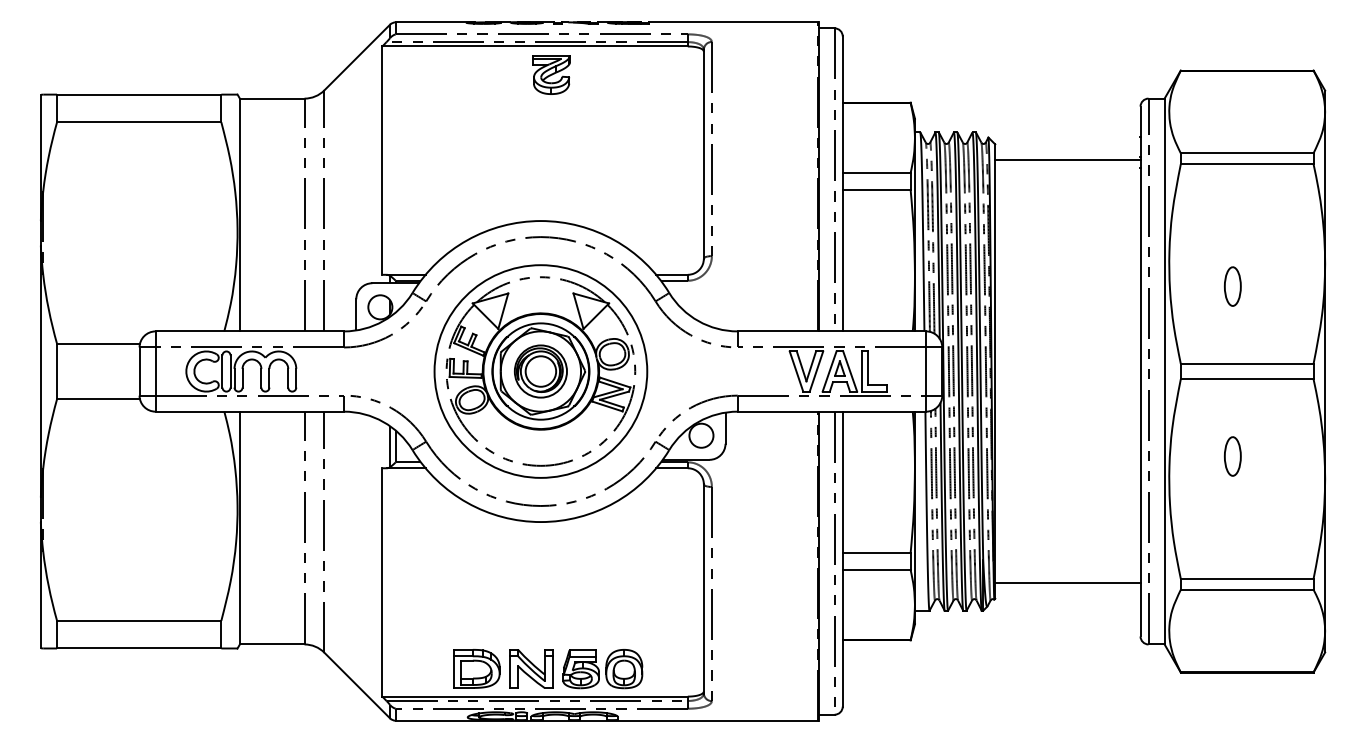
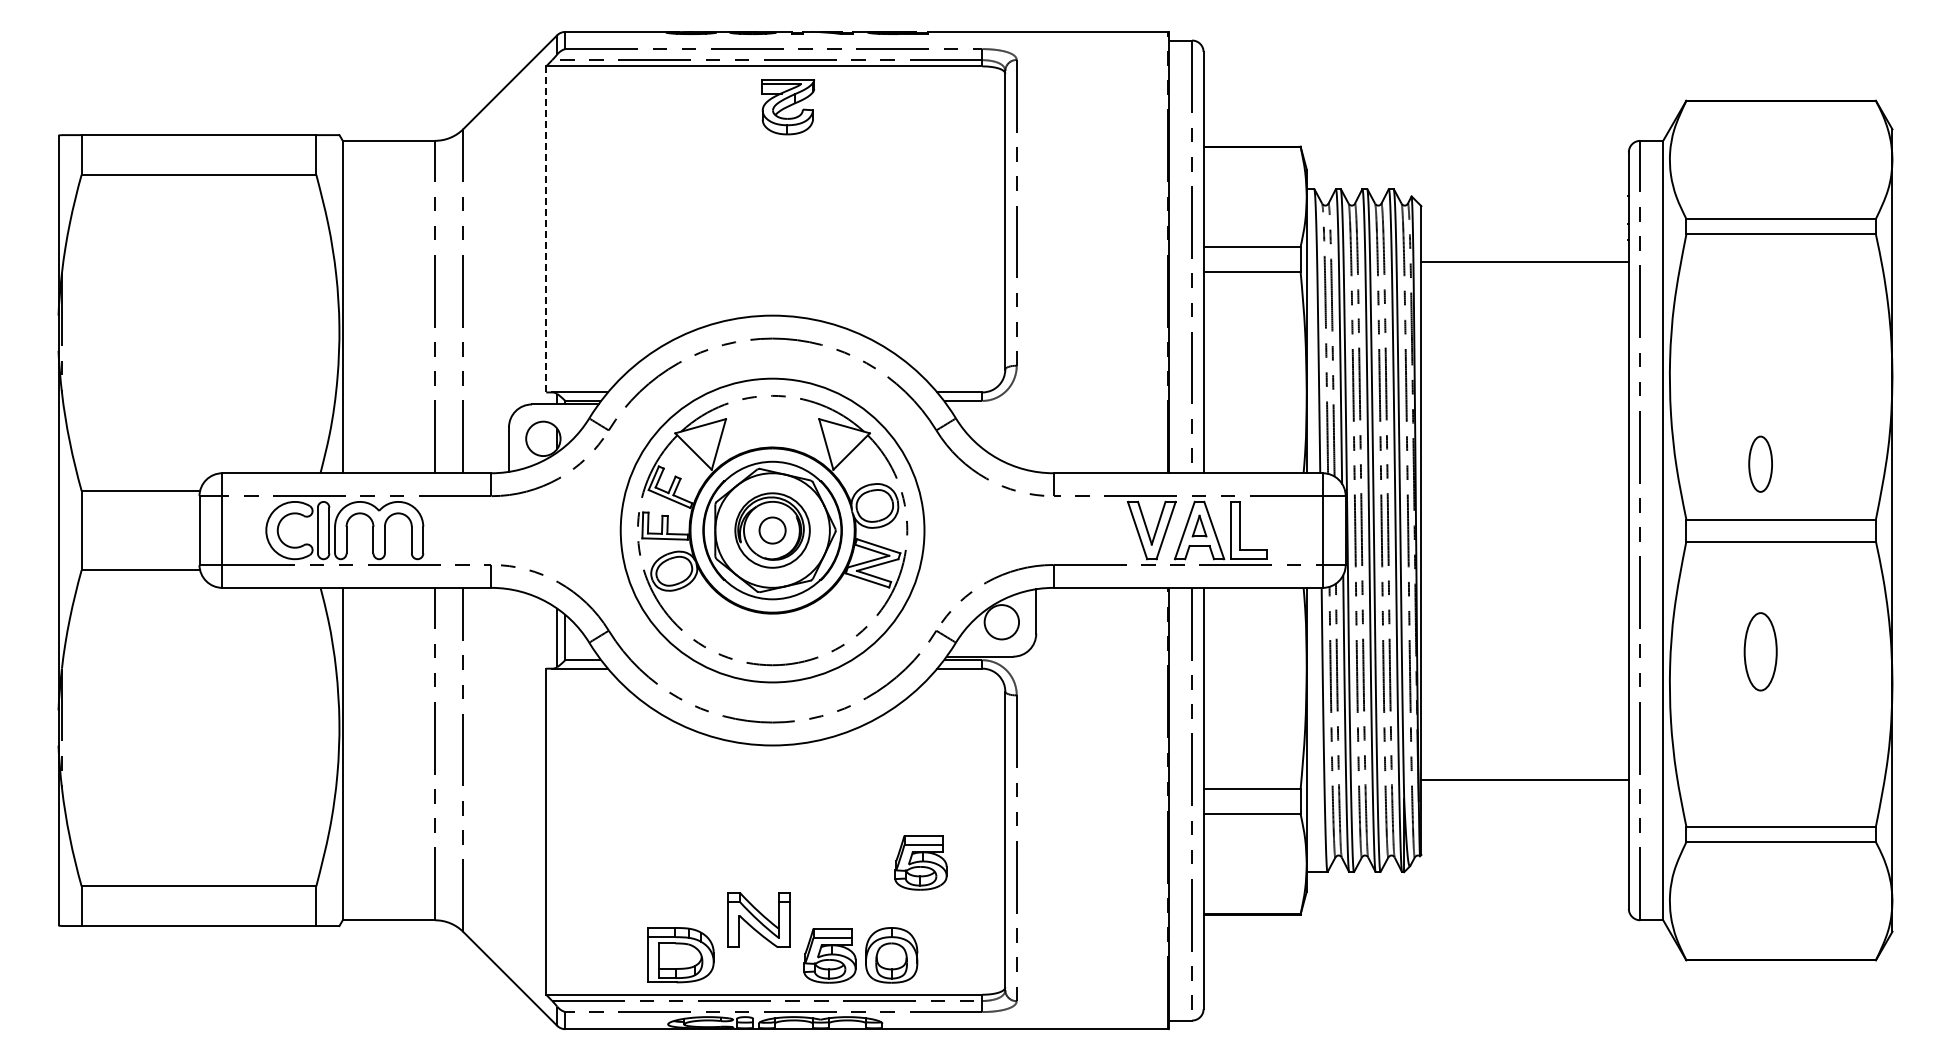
line: (382, 160) -> (546, 229), solid -> dashed
line: (1067, 160) -> (1524, 261), moved
part: (1232, 286) -> (1760, 463), moved
circle: (540, 371) -> (772, 530), size x0.6
part: (1232, 456) -> (1760, 651), size x1.4
line: (1067, 582) -> (1524, 779), moved
part: (644, 603) -> (920, 862), added
part: (531, 668) -> (758, 919), moved

